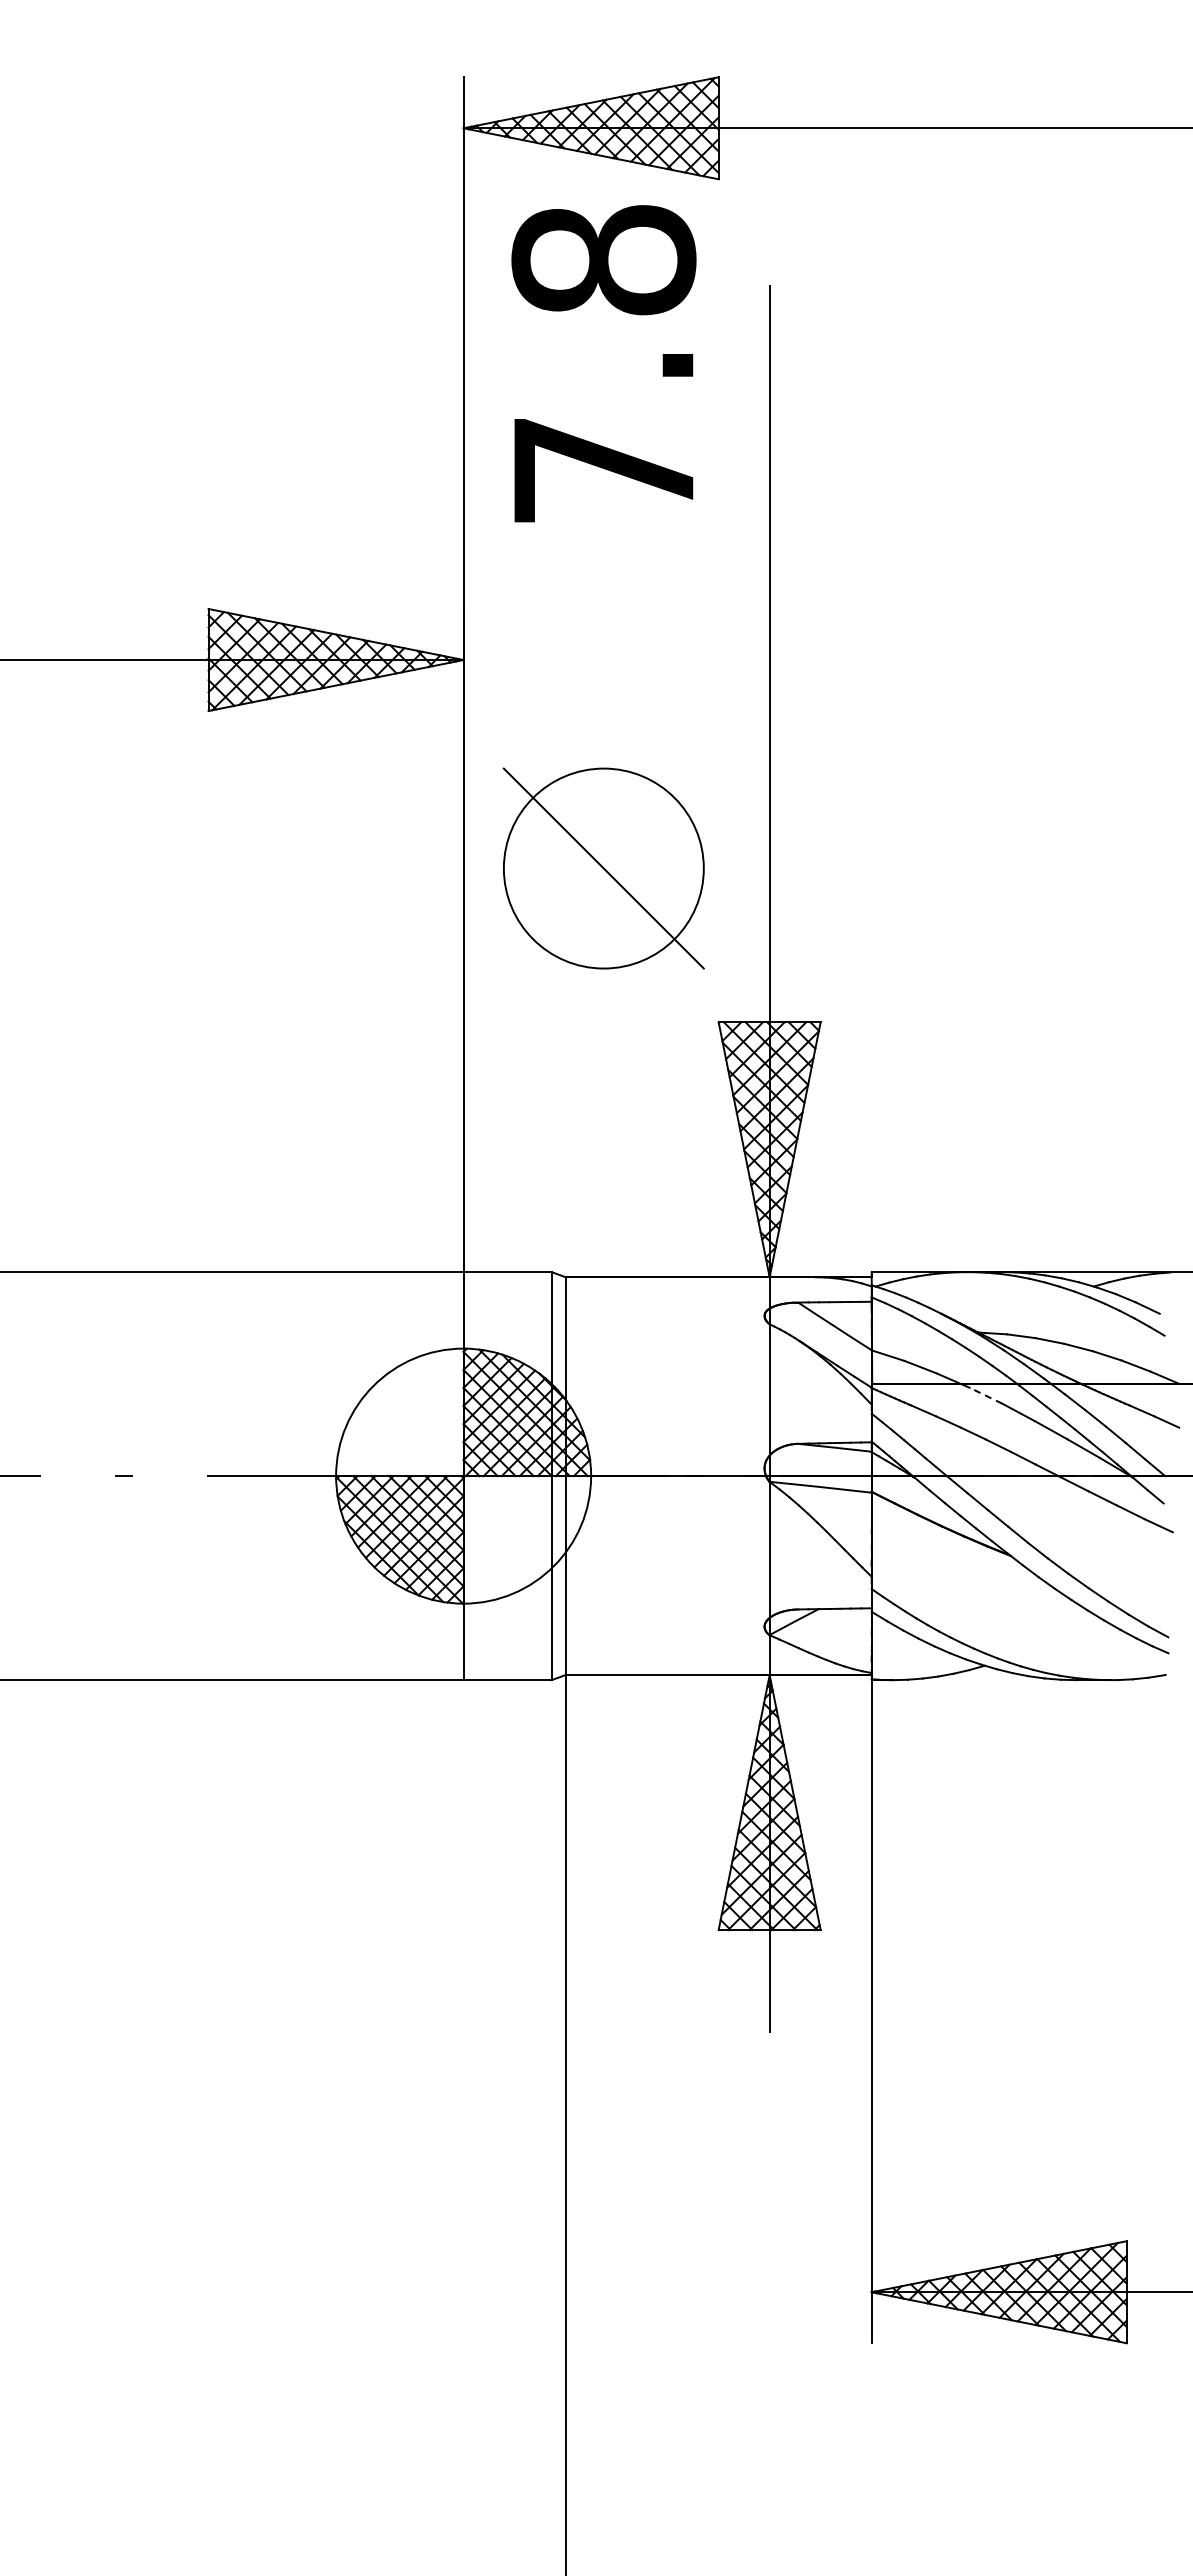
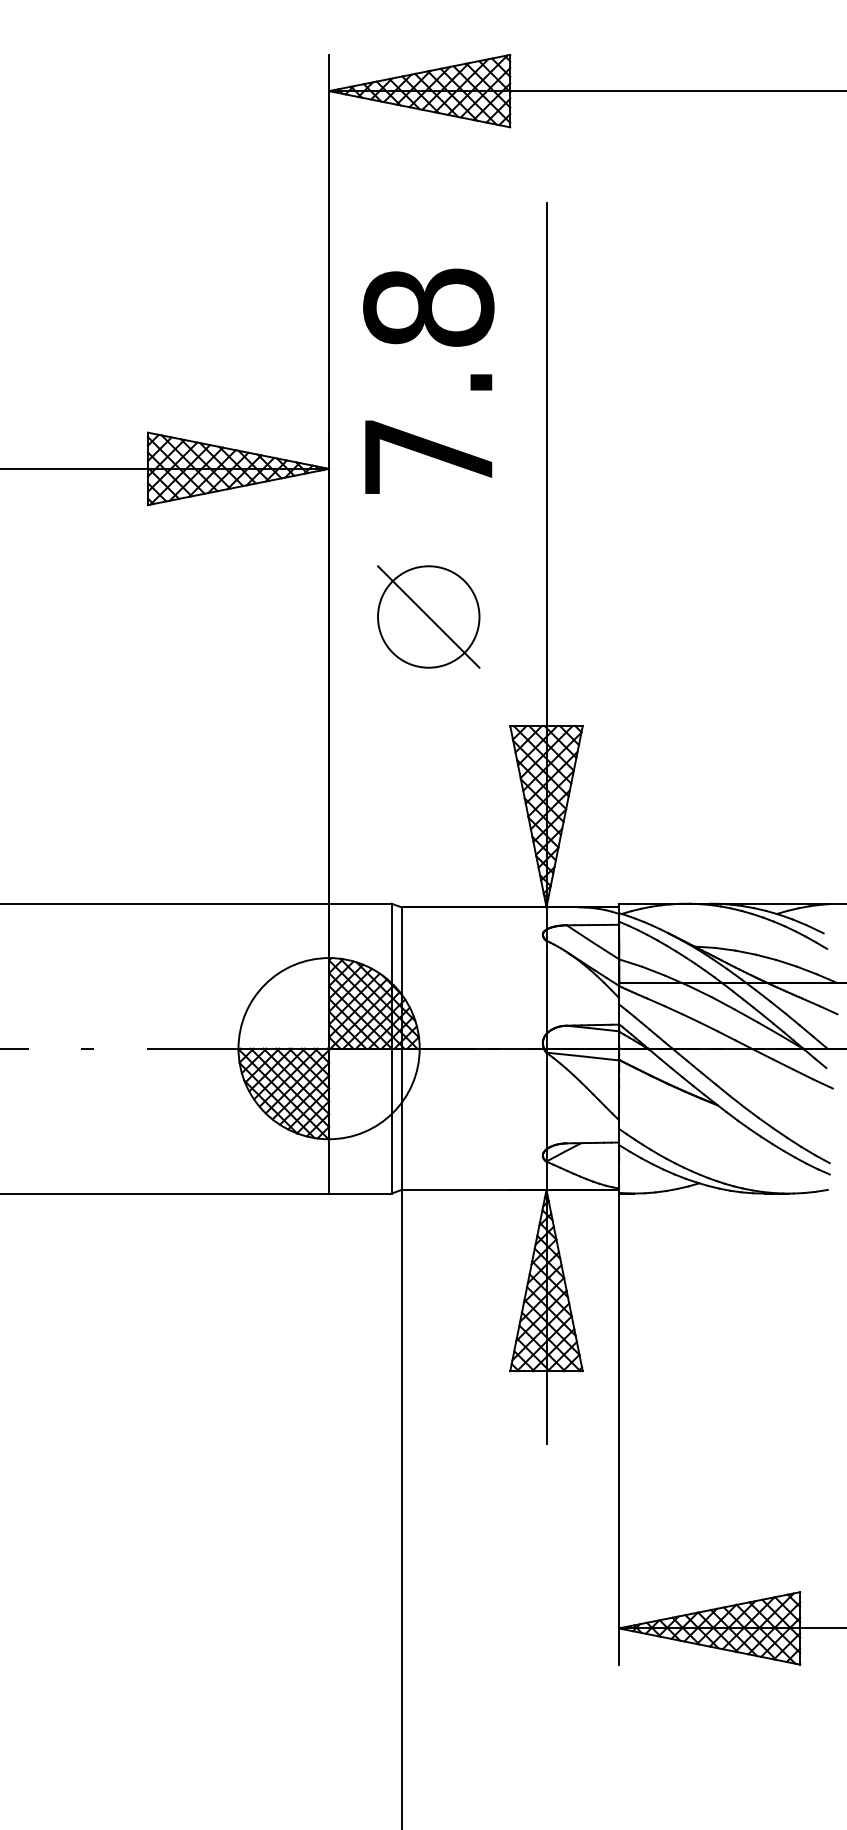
text: (603, 363) -> (428, 381), moved
part: (603, 868) -> (428, 616), size x0.71
line: (985, 1395) -> (699, 991), dashed -> solid

